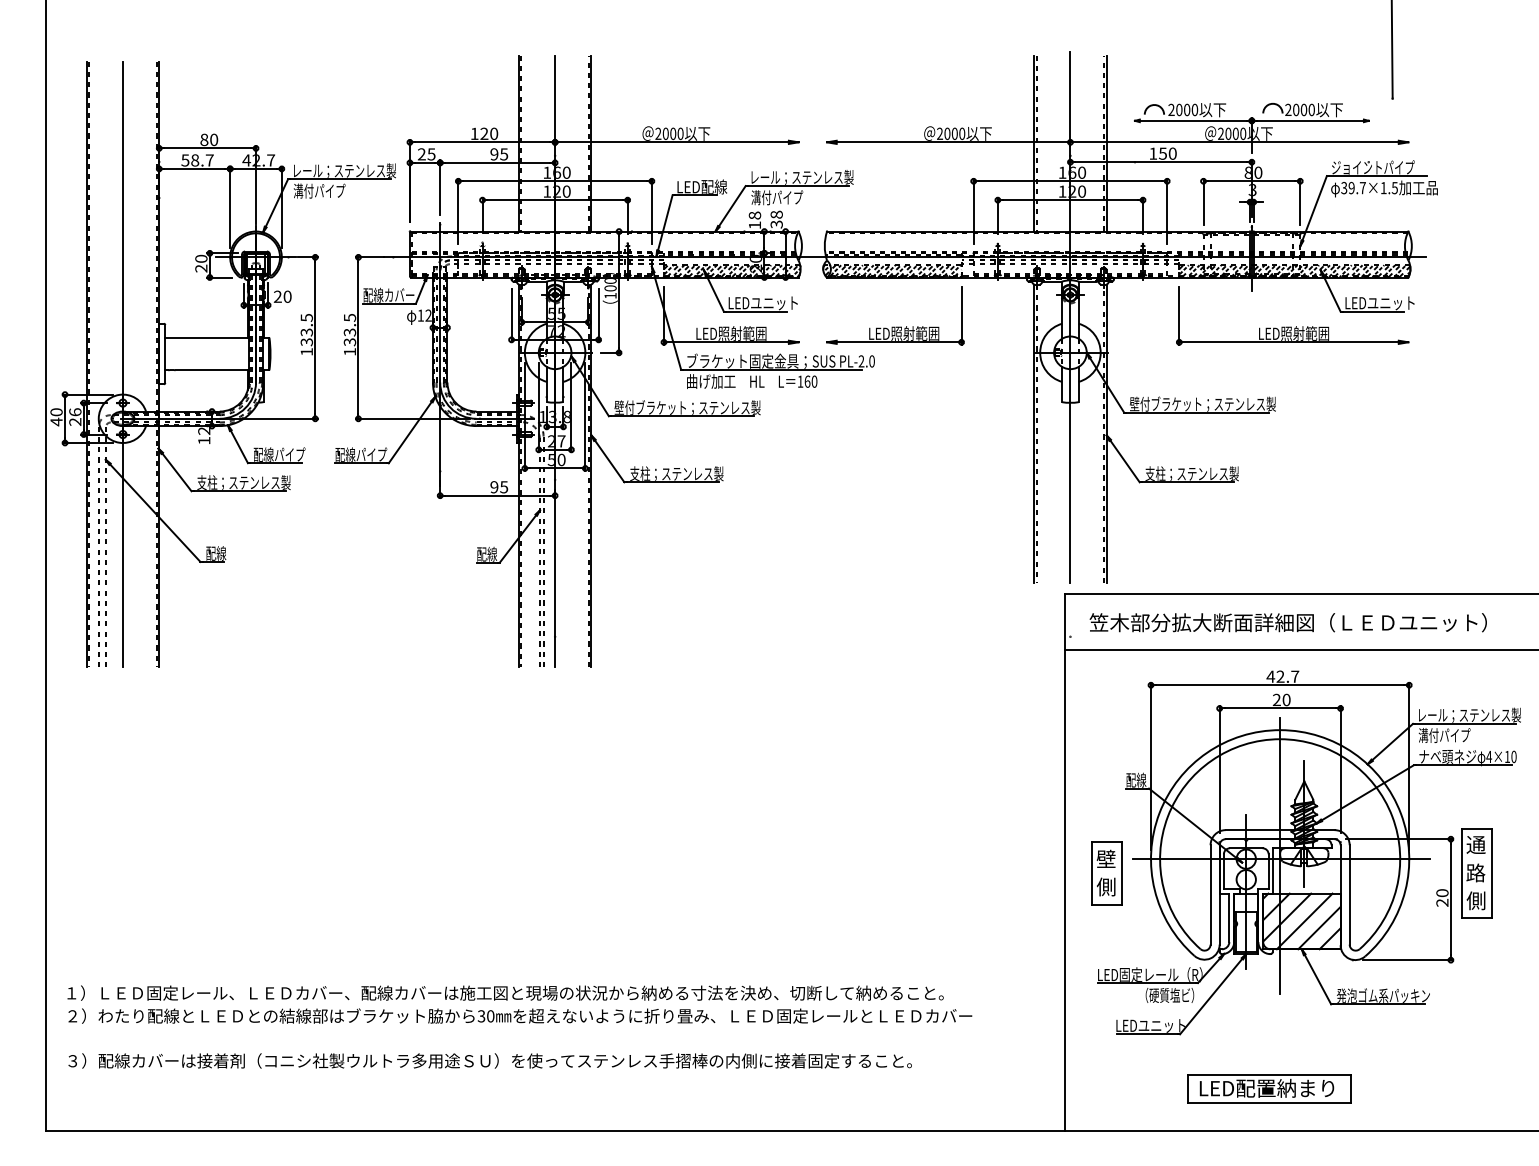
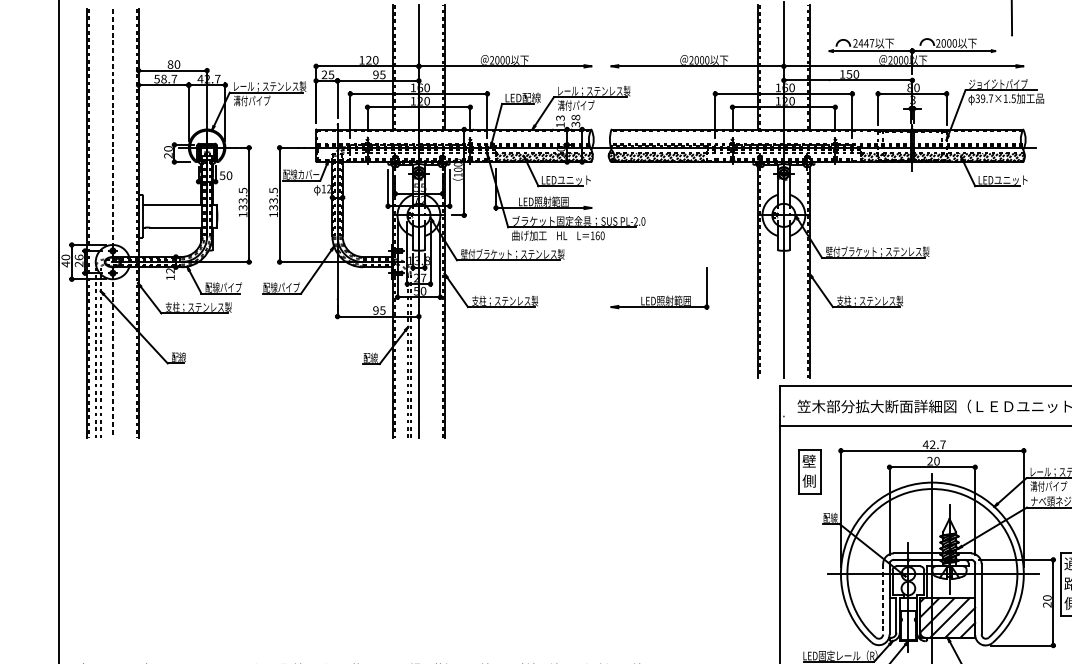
text: (1186, 109) -> (866, 43), 2000 -> 2447
text: (754, 215) -> (560, 118), 18 -> 13
text: (277, 296) -> (222, 175), 20 -> 50
part: (894, 326) -> (659, 295), moved
part: (1291, 326) -> (940, 196), removed
line: (122, 364) -> (112, 223), solid -> dashed
part: (1106, 873) -> (809, 471), moved
line: (1210, 894) -> (883, 599), solid -> dashed

